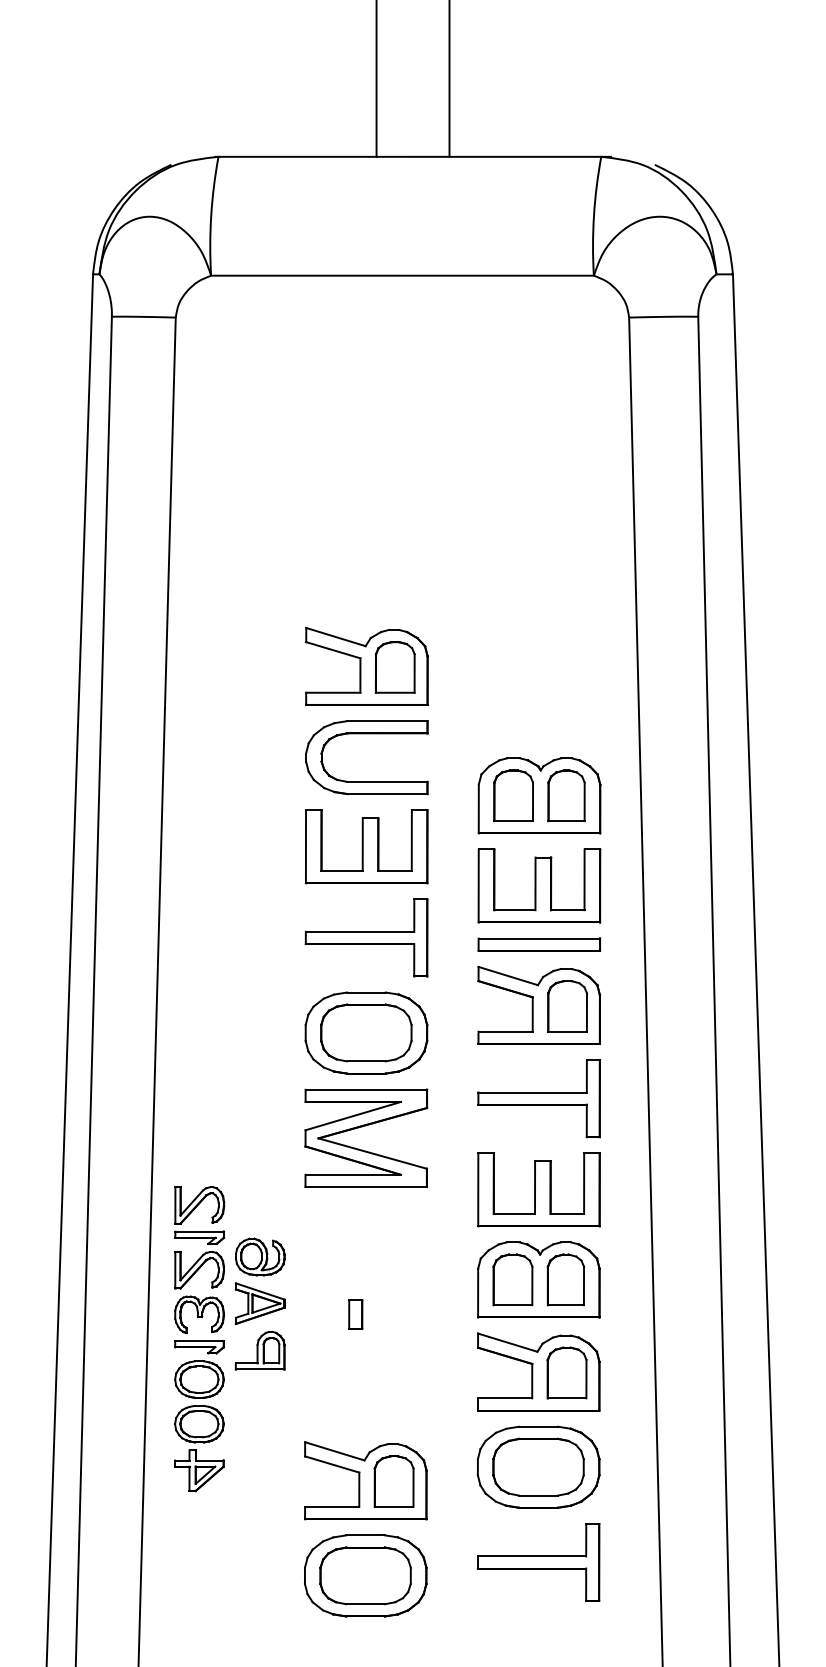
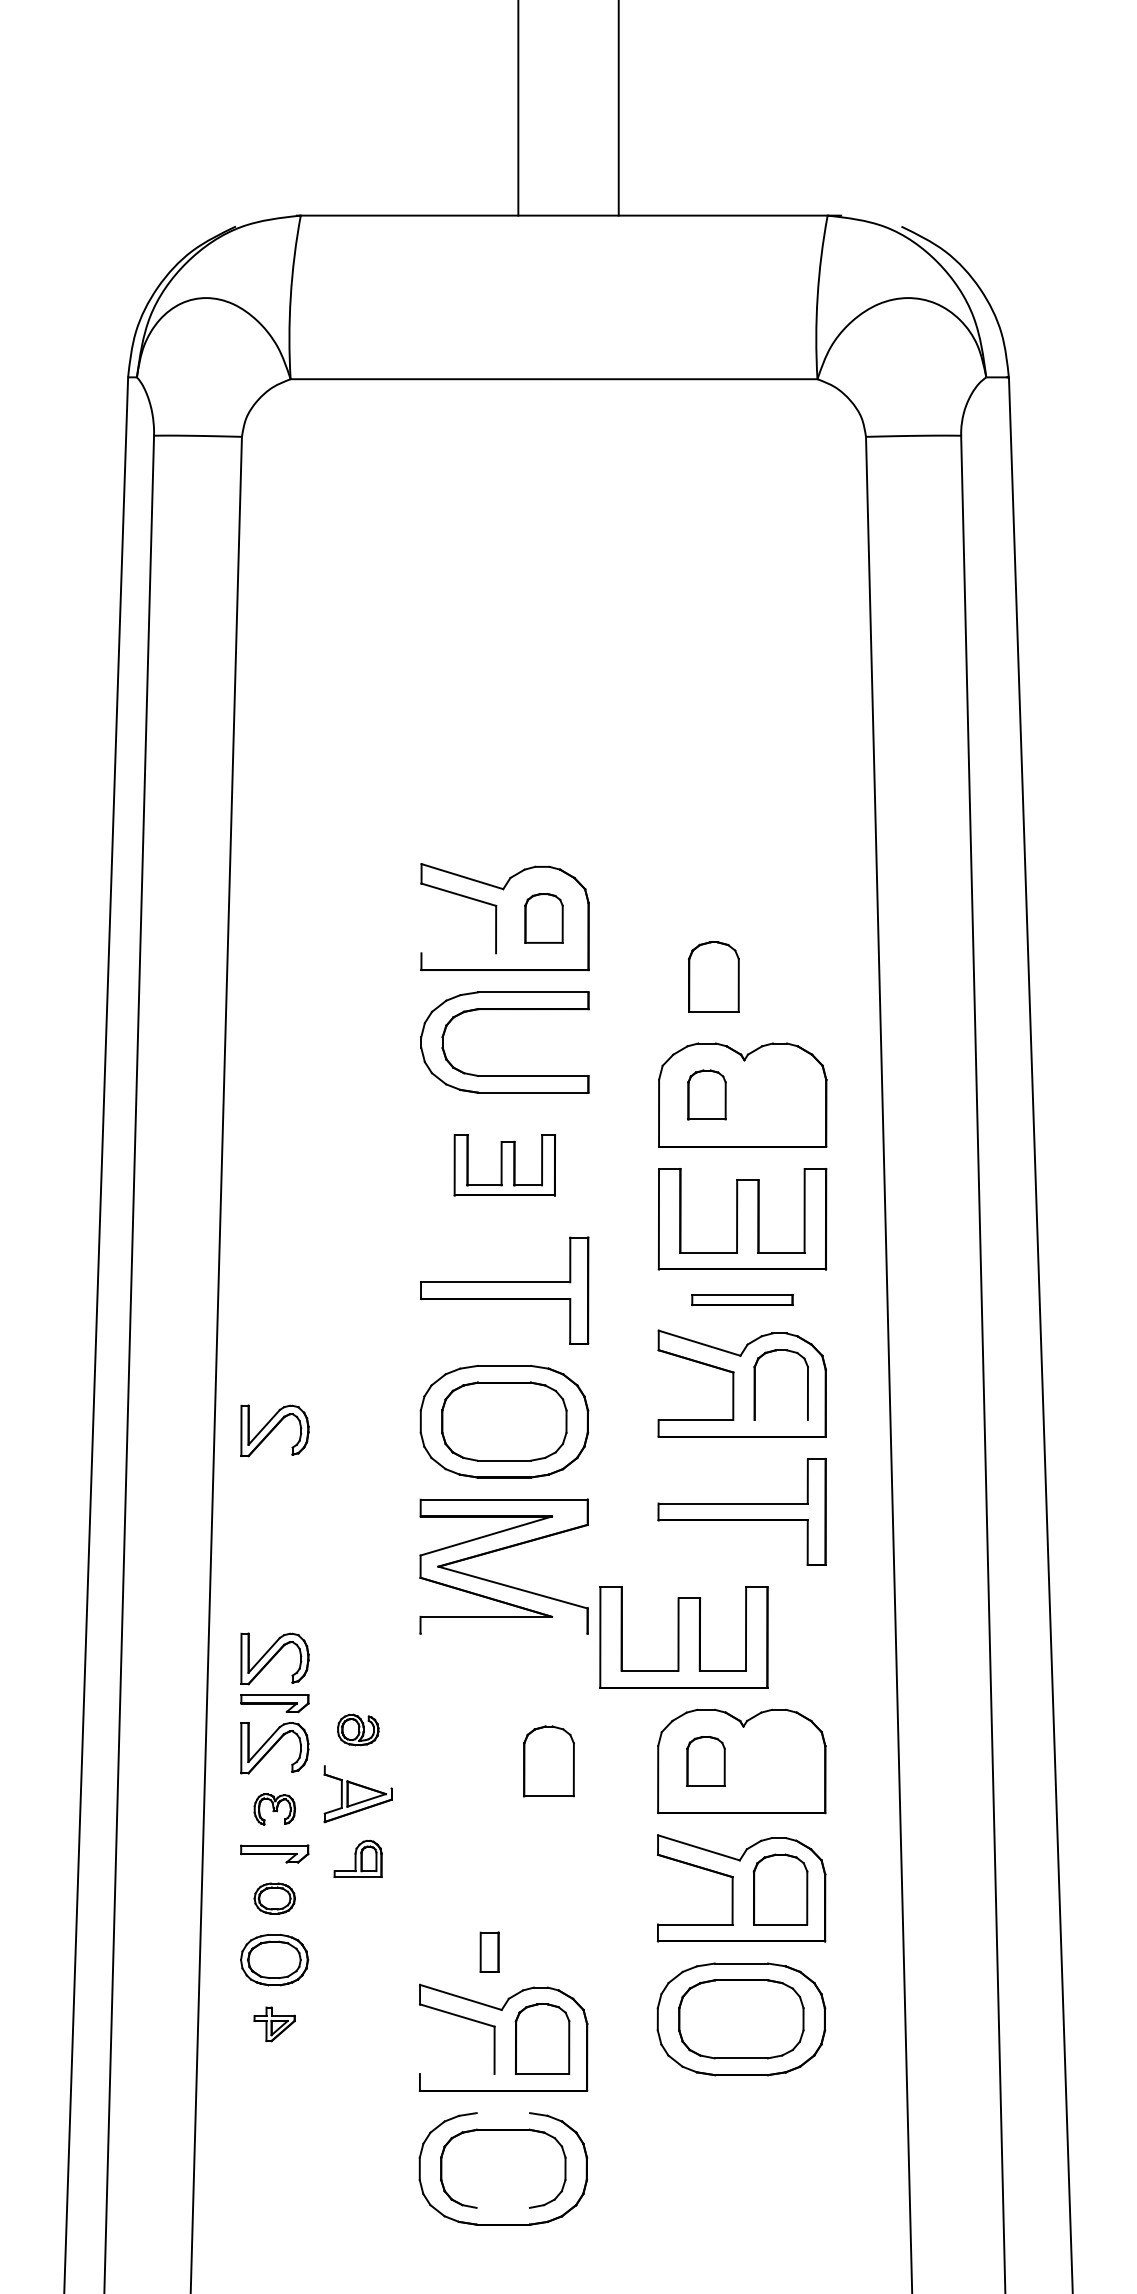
part: (394, 667) -> (543, 918), size x0.7
line: (333, 692) -> (458, 953), removed
part: (513, 795) -> (706, 1094), size x0.7
part: (566, 795) -> (713, 976), moved
part: (366, 846) -> (504, 1165), size x0.6
part: (539, 944) -> (742, 1299), size x0.6
line: (567, 1031) -> (780, 1419), removed
part: (199, 1039) -> (274, 1430), added
line: (365, 1186) -> (503, 1633), removed
part: (538, 1189) -> (683, 1637), moved
part: (259, 1256) -> (357, 1729), size x0.6
part: (512, 1279) -> (705, 1761), size x0.7
part: (565, 1279) -> (548, 1761), moved
line: (259, 1291) -> (357, 1777), removed
part: (199, 1314) -> (274, 1809), size x0.6
part: (355, 1314) -> (489, 1951), moved
part: (259, 1350) -> (357, 1858), size x0.7
part: (199, 1379) -> (274, 1898), size x0.6
part: (199, 1471) -> (274, 2024), size x0.6
line: (331, 1507) -> (456, 2074), removed
line: (365, 1535) -> (503, 2113), removed
part: (537, 1562) -> (740, 2150), removed
line: (365, 1603) -> (502, 2207), removed

